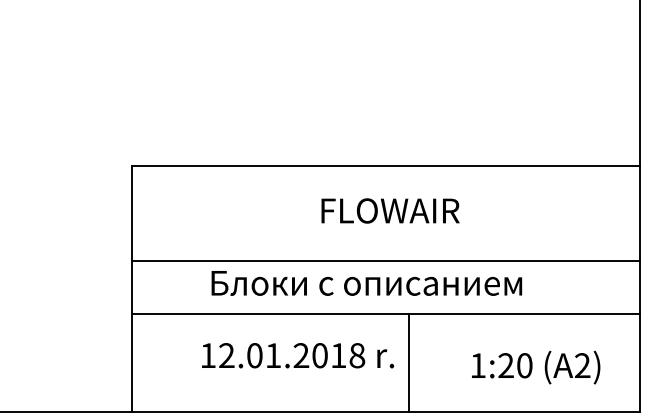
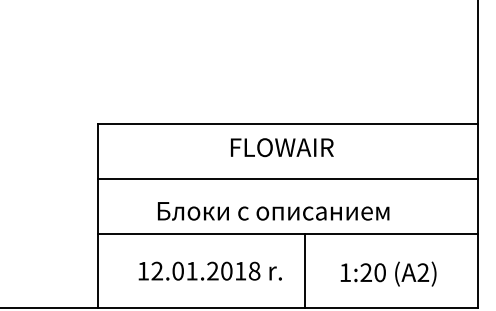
text: (390, 210) -> (282, 147), moved
line: (385, 261) -> (287, 179), moved
text: (298, 355) -> (210, 271), moved
text: (536, 367) -> (388, 274), moved

